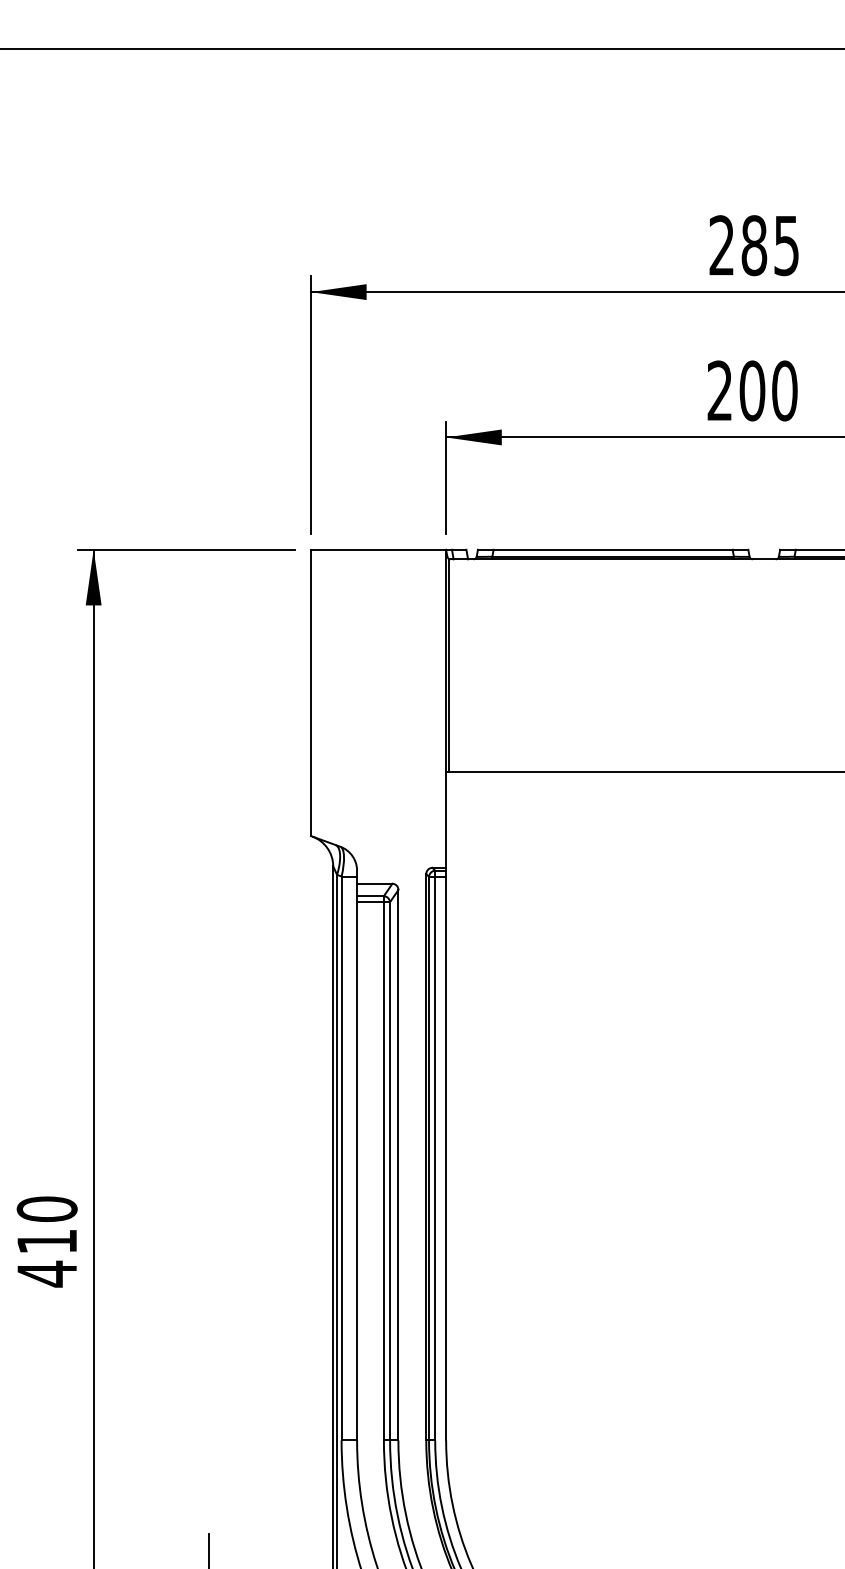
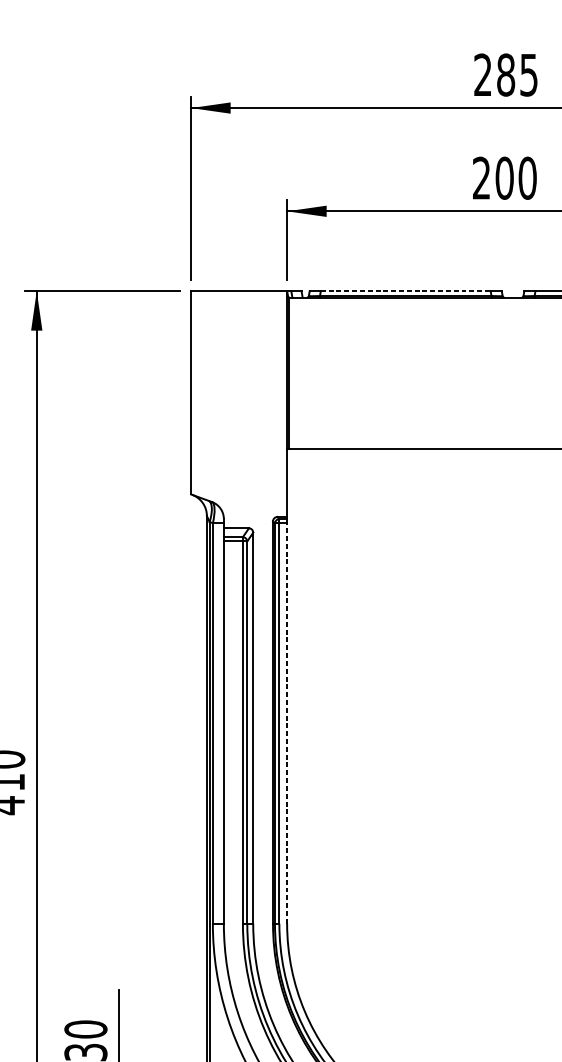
line: (613, 549) -> (406, 290), solid -> dashed
line: (446, 1158) -> (287, 723), solid -> dashed

